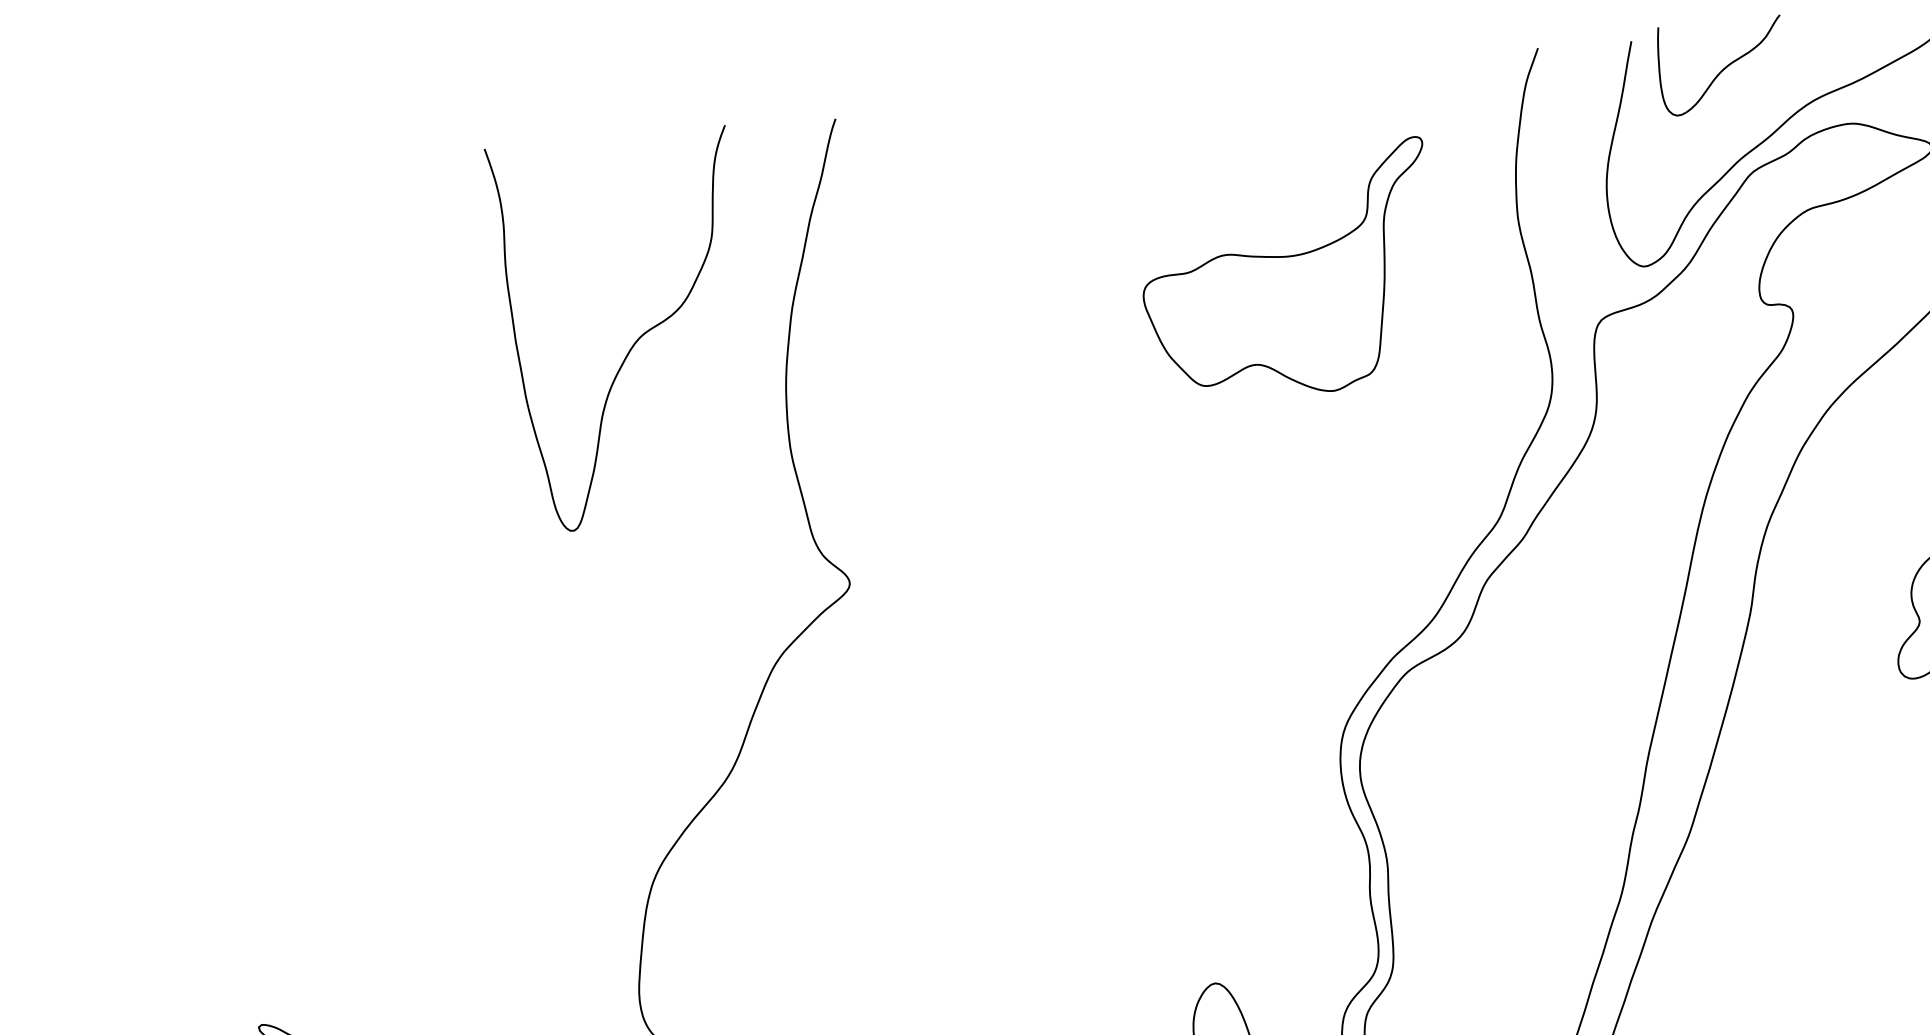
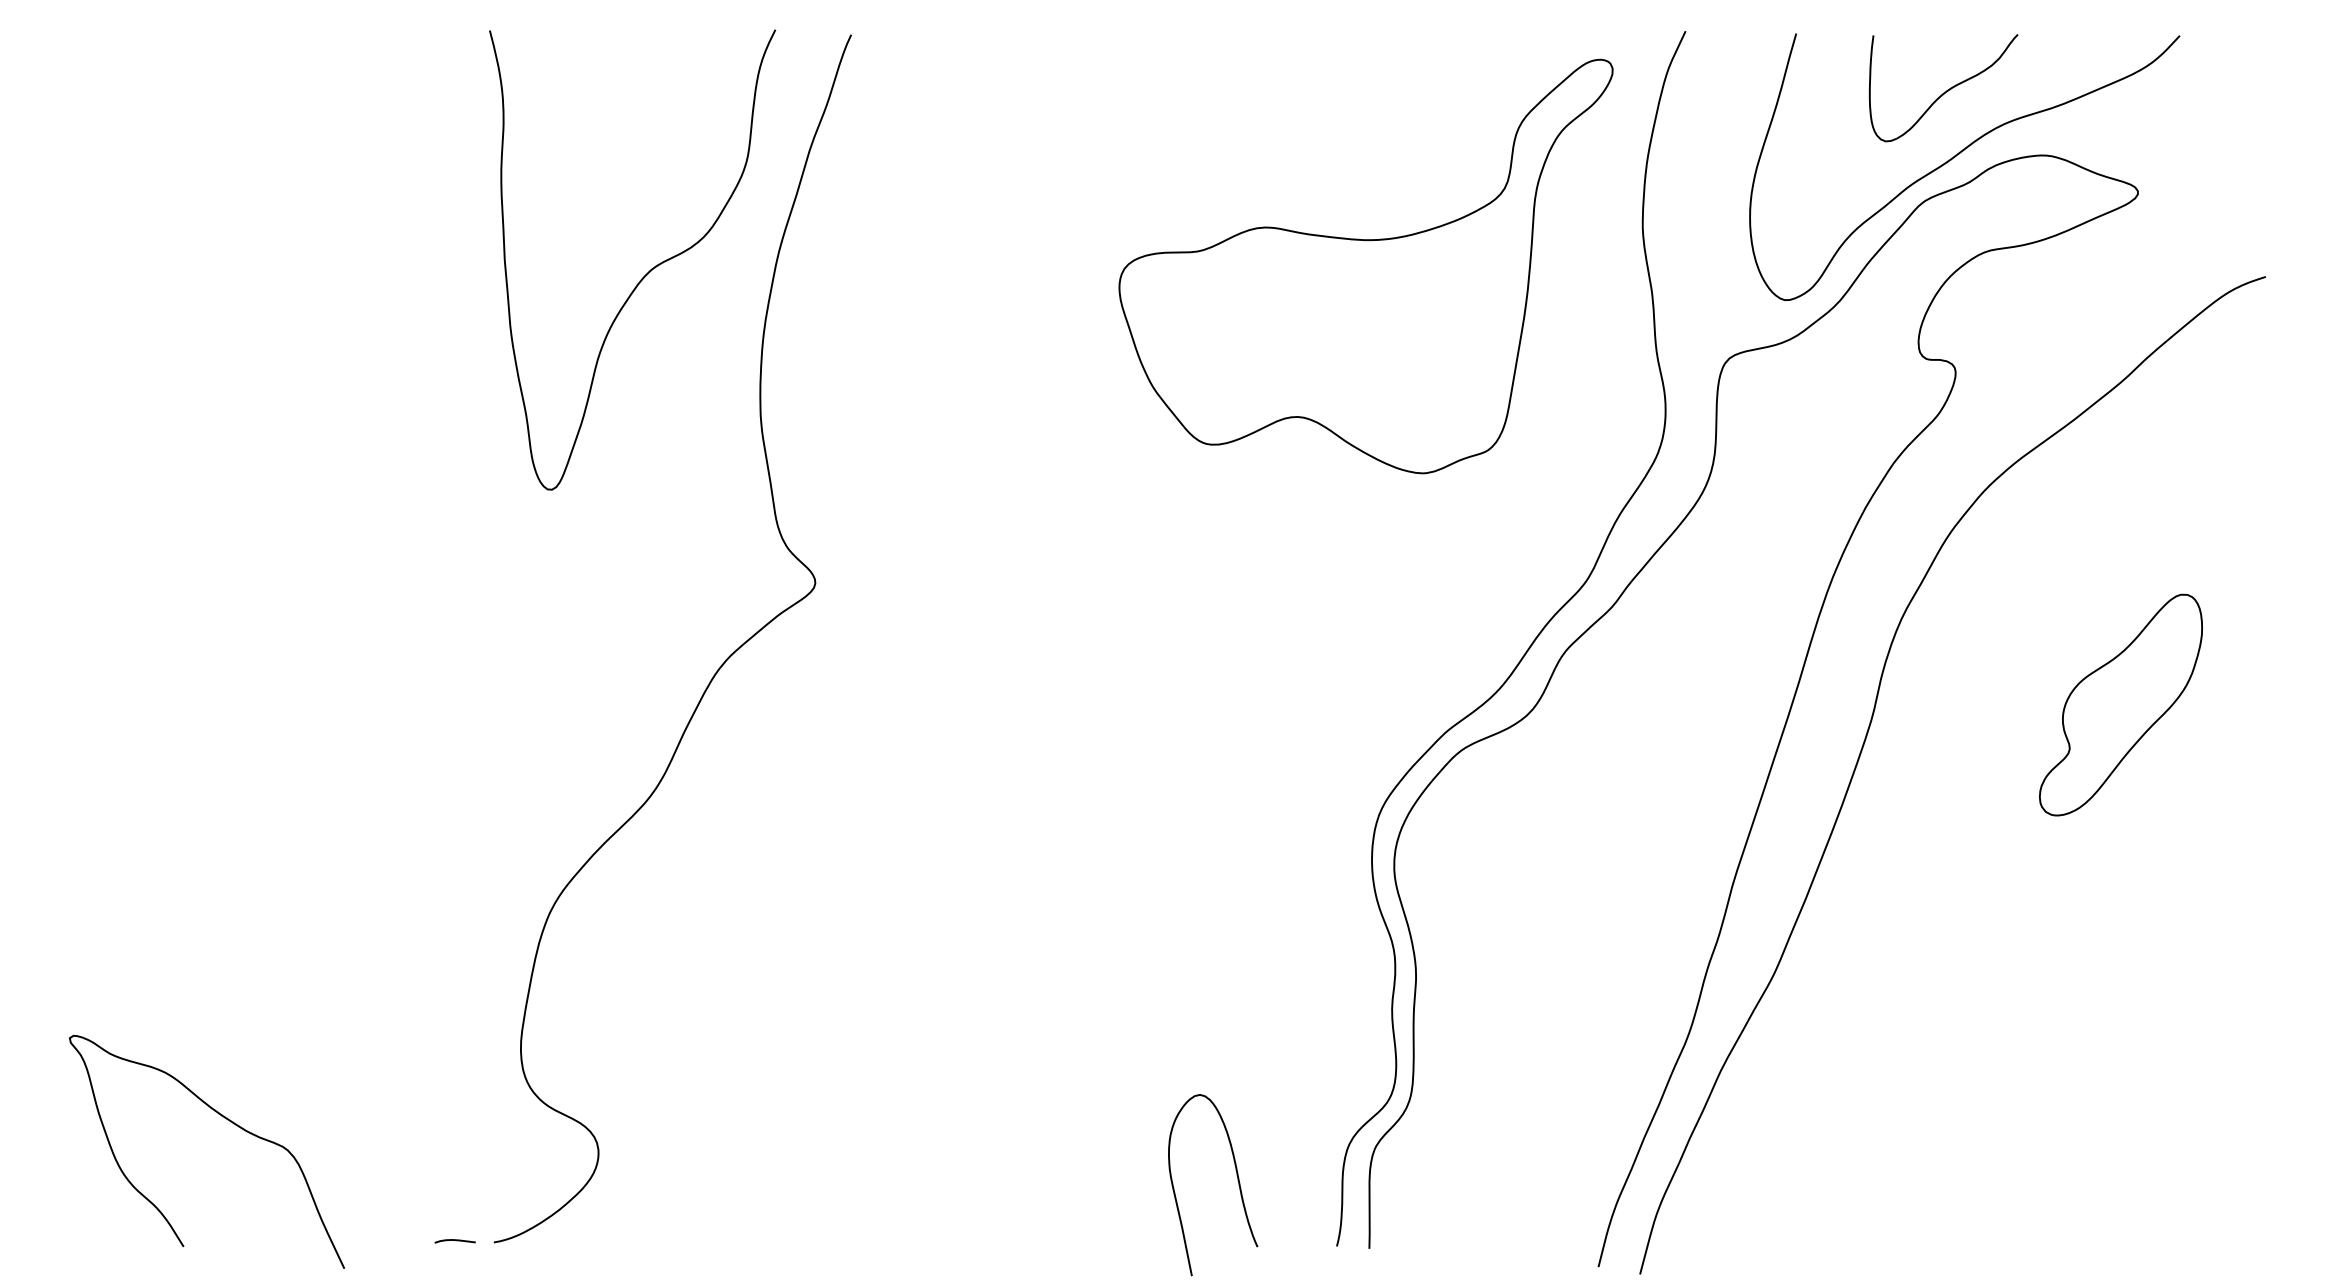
part: (1721, 66) -> (1943, 88), moved
part: (1287, 272) -> (1365, 266), size x1.43
curve: (636, 340) -> (646, 273), moved

